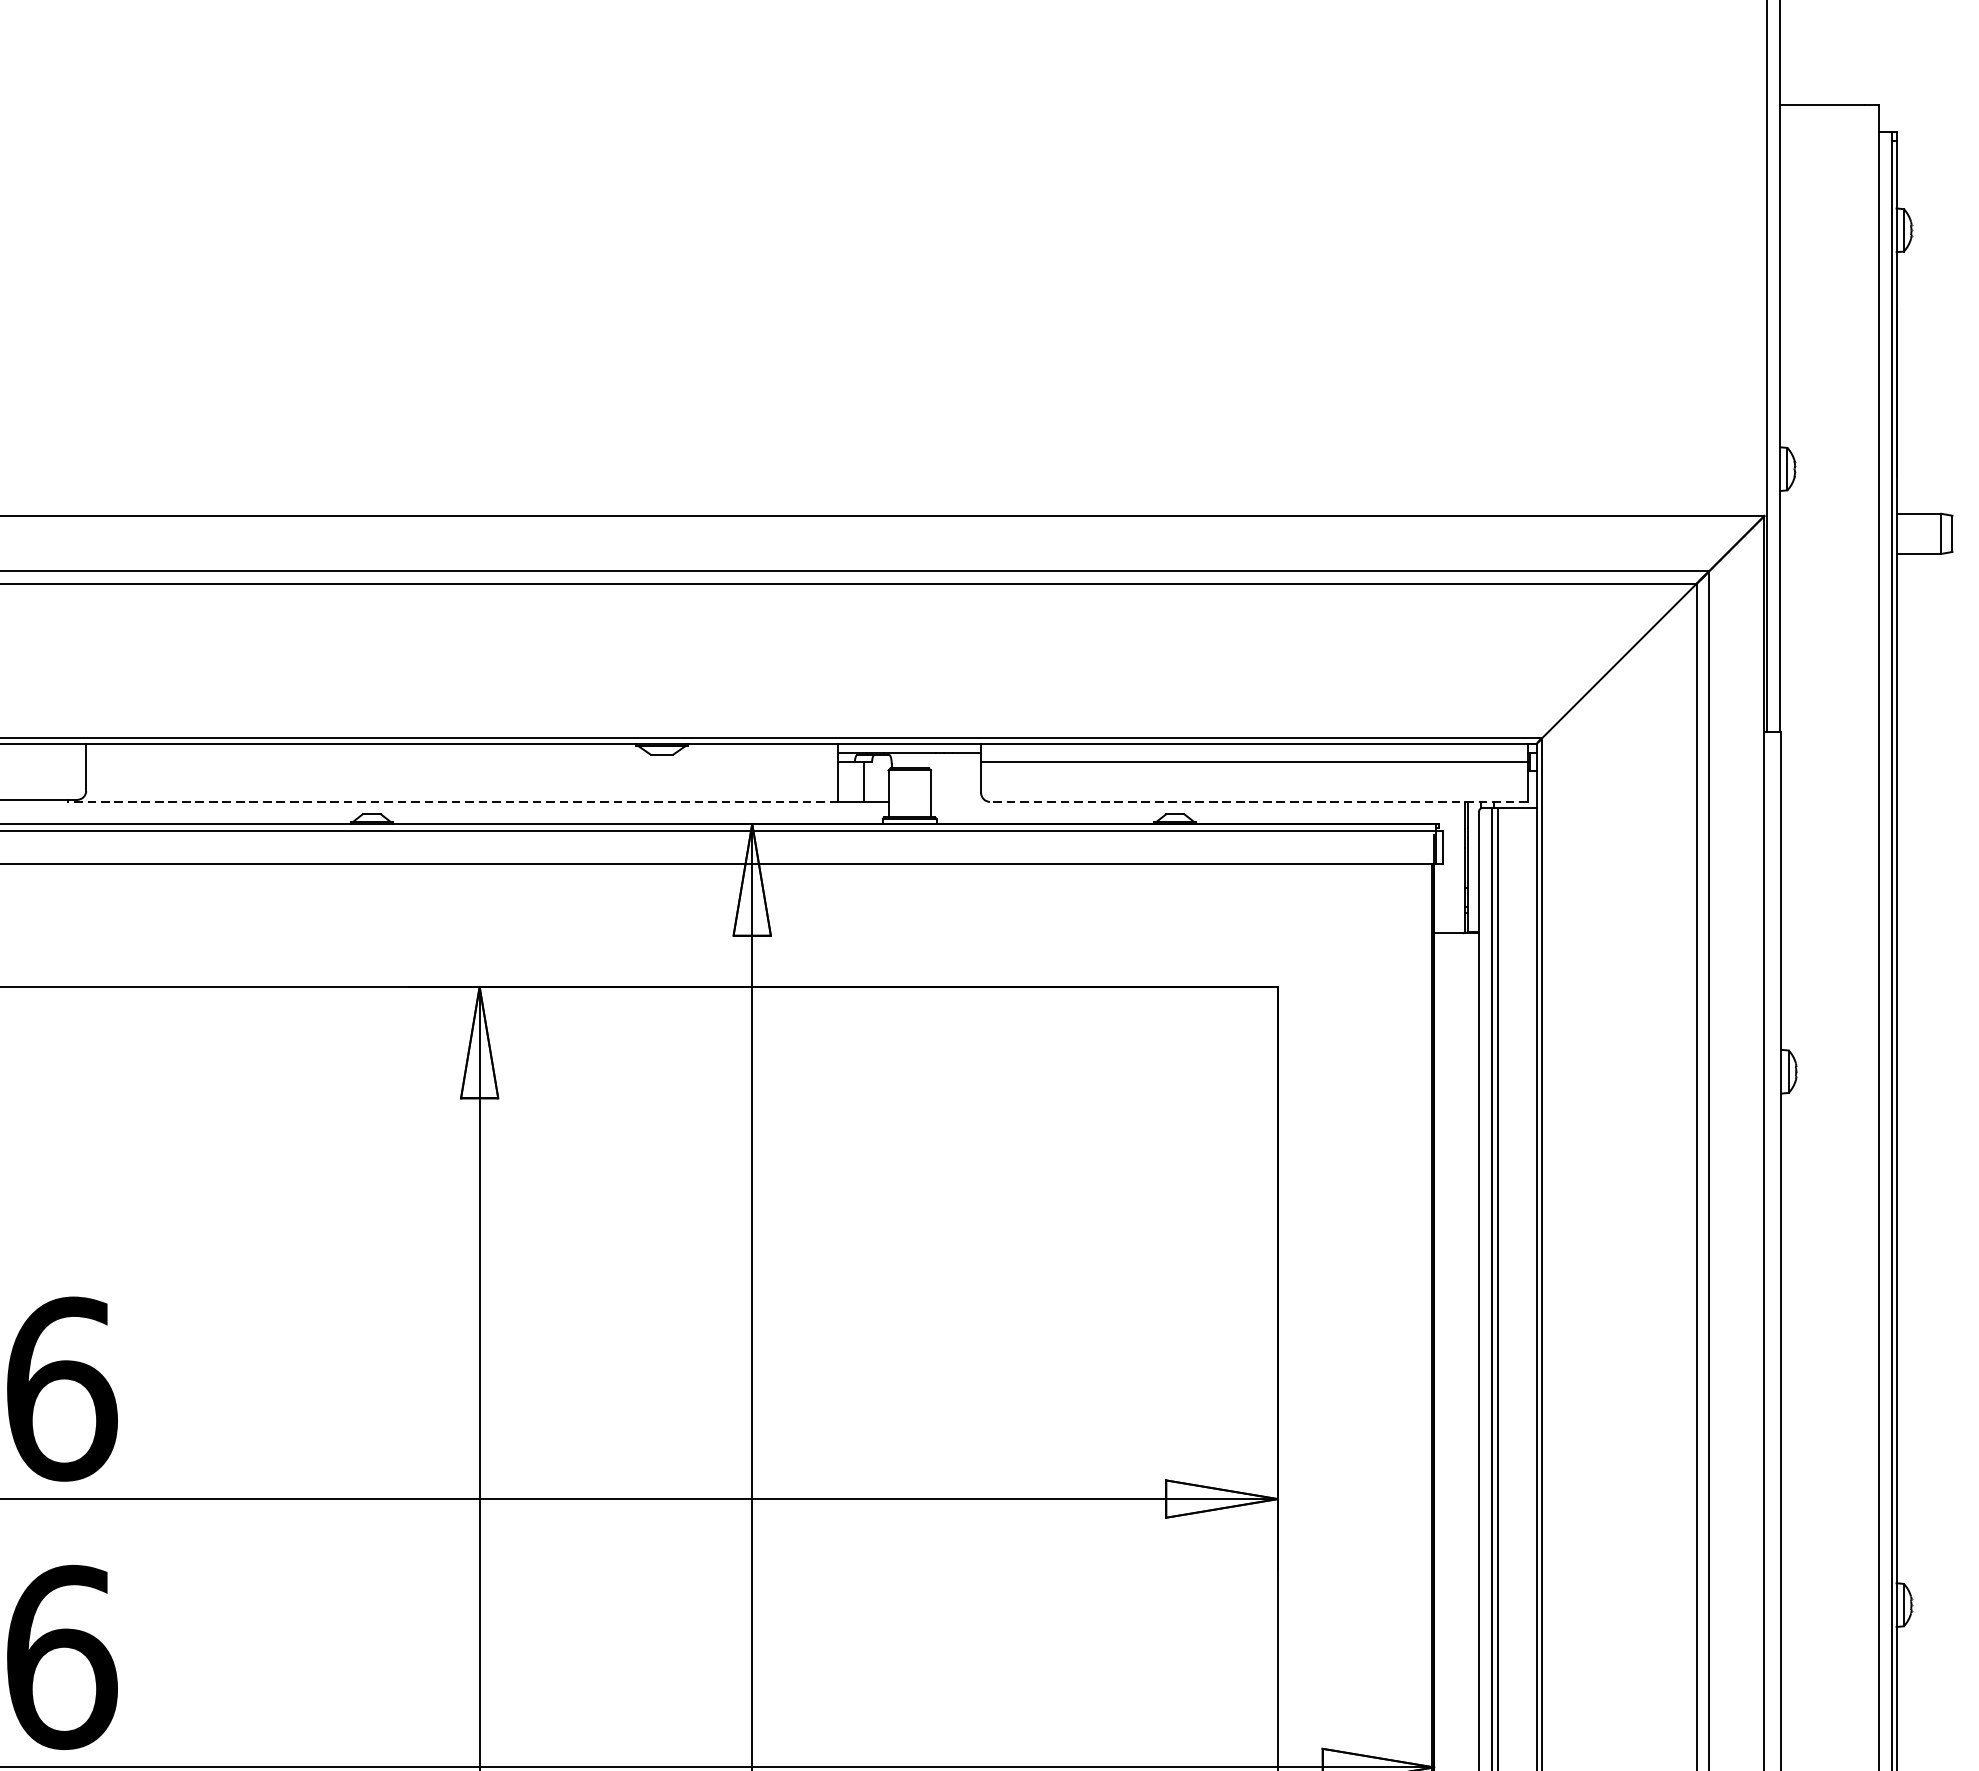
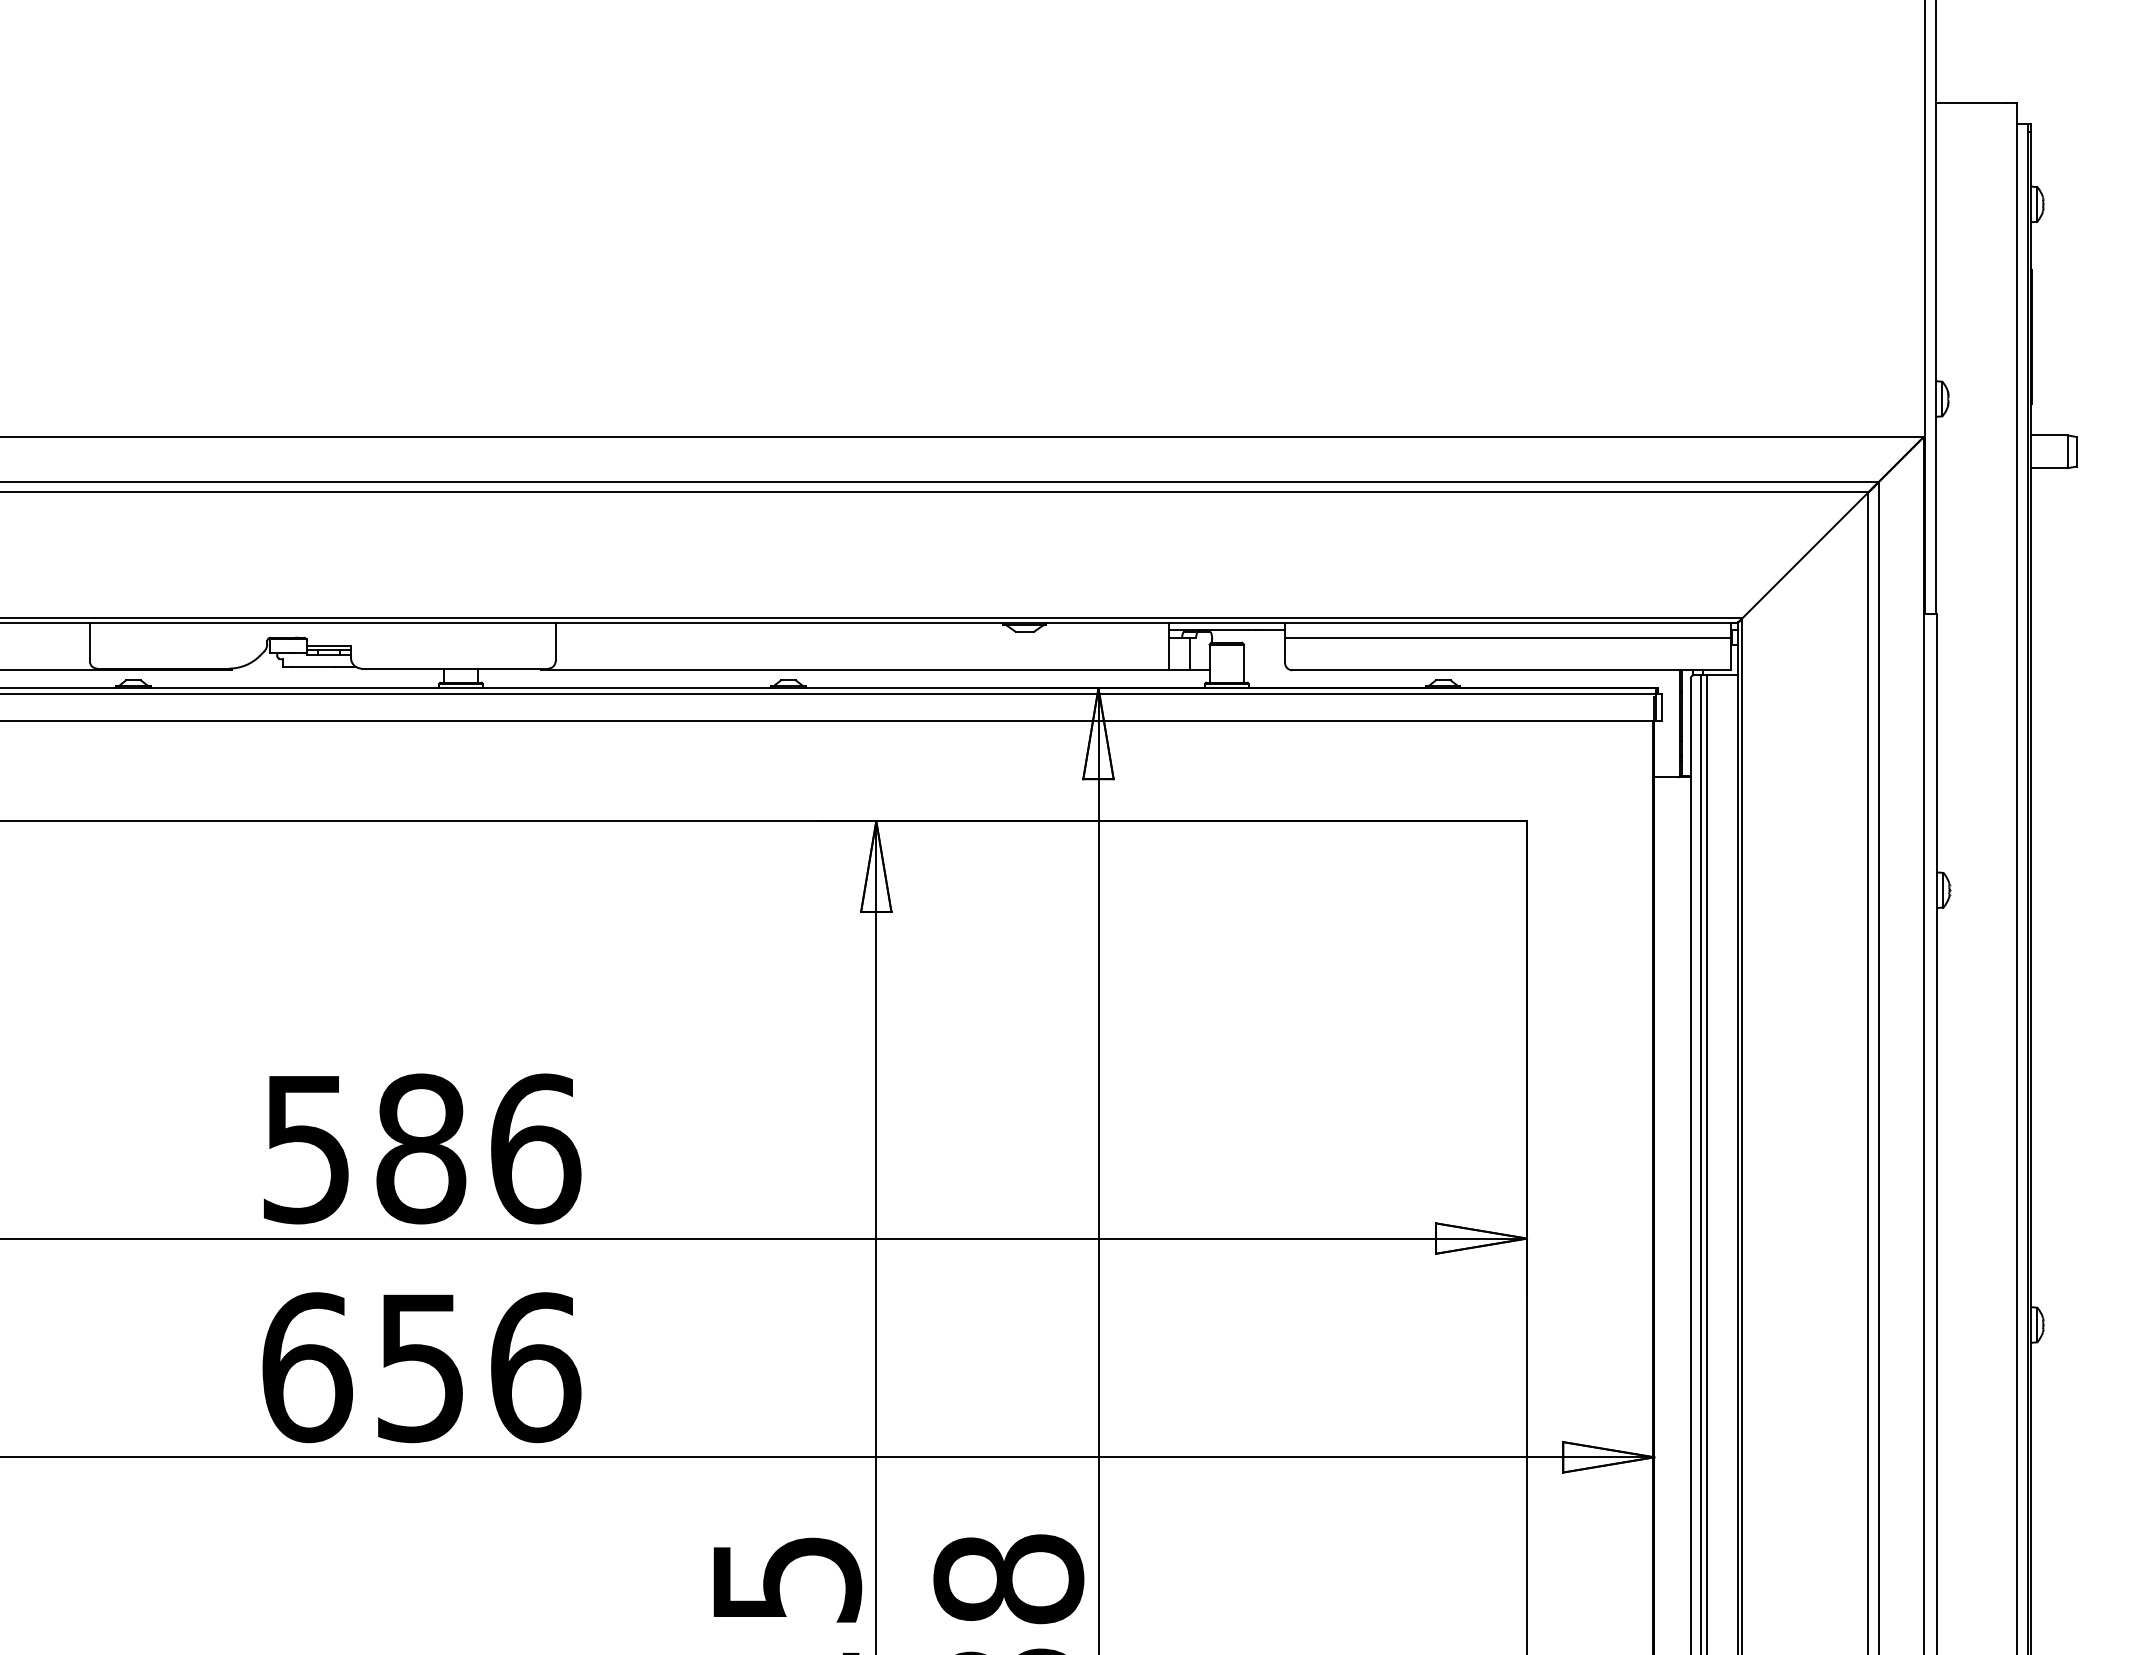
line: (452, 802) -> (854, 670), dashed -> solid
line: (1258, 802) -> (1511, 670), dashed -> solid

